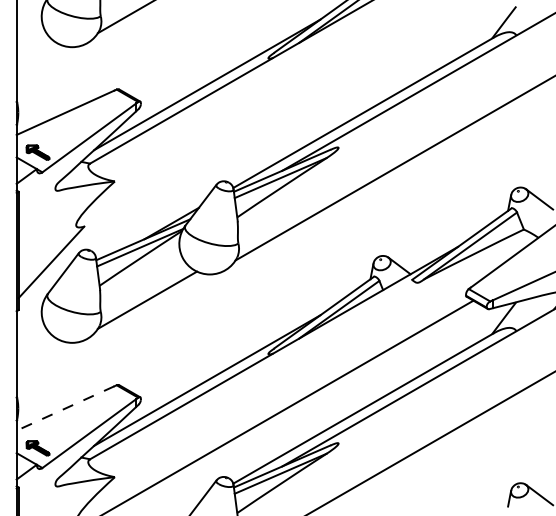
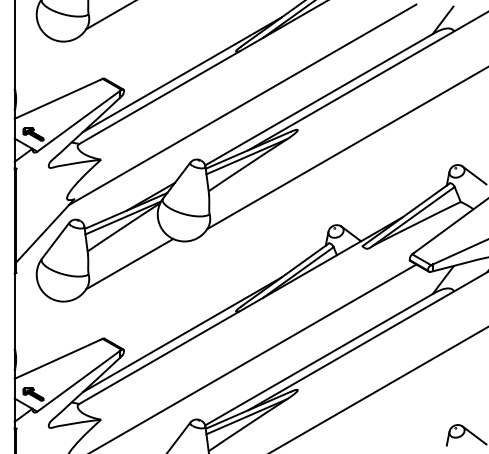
line: (275, 119) -> (242, 105), added
line: (65, 408) -> (57, 359), dashed -> solid

